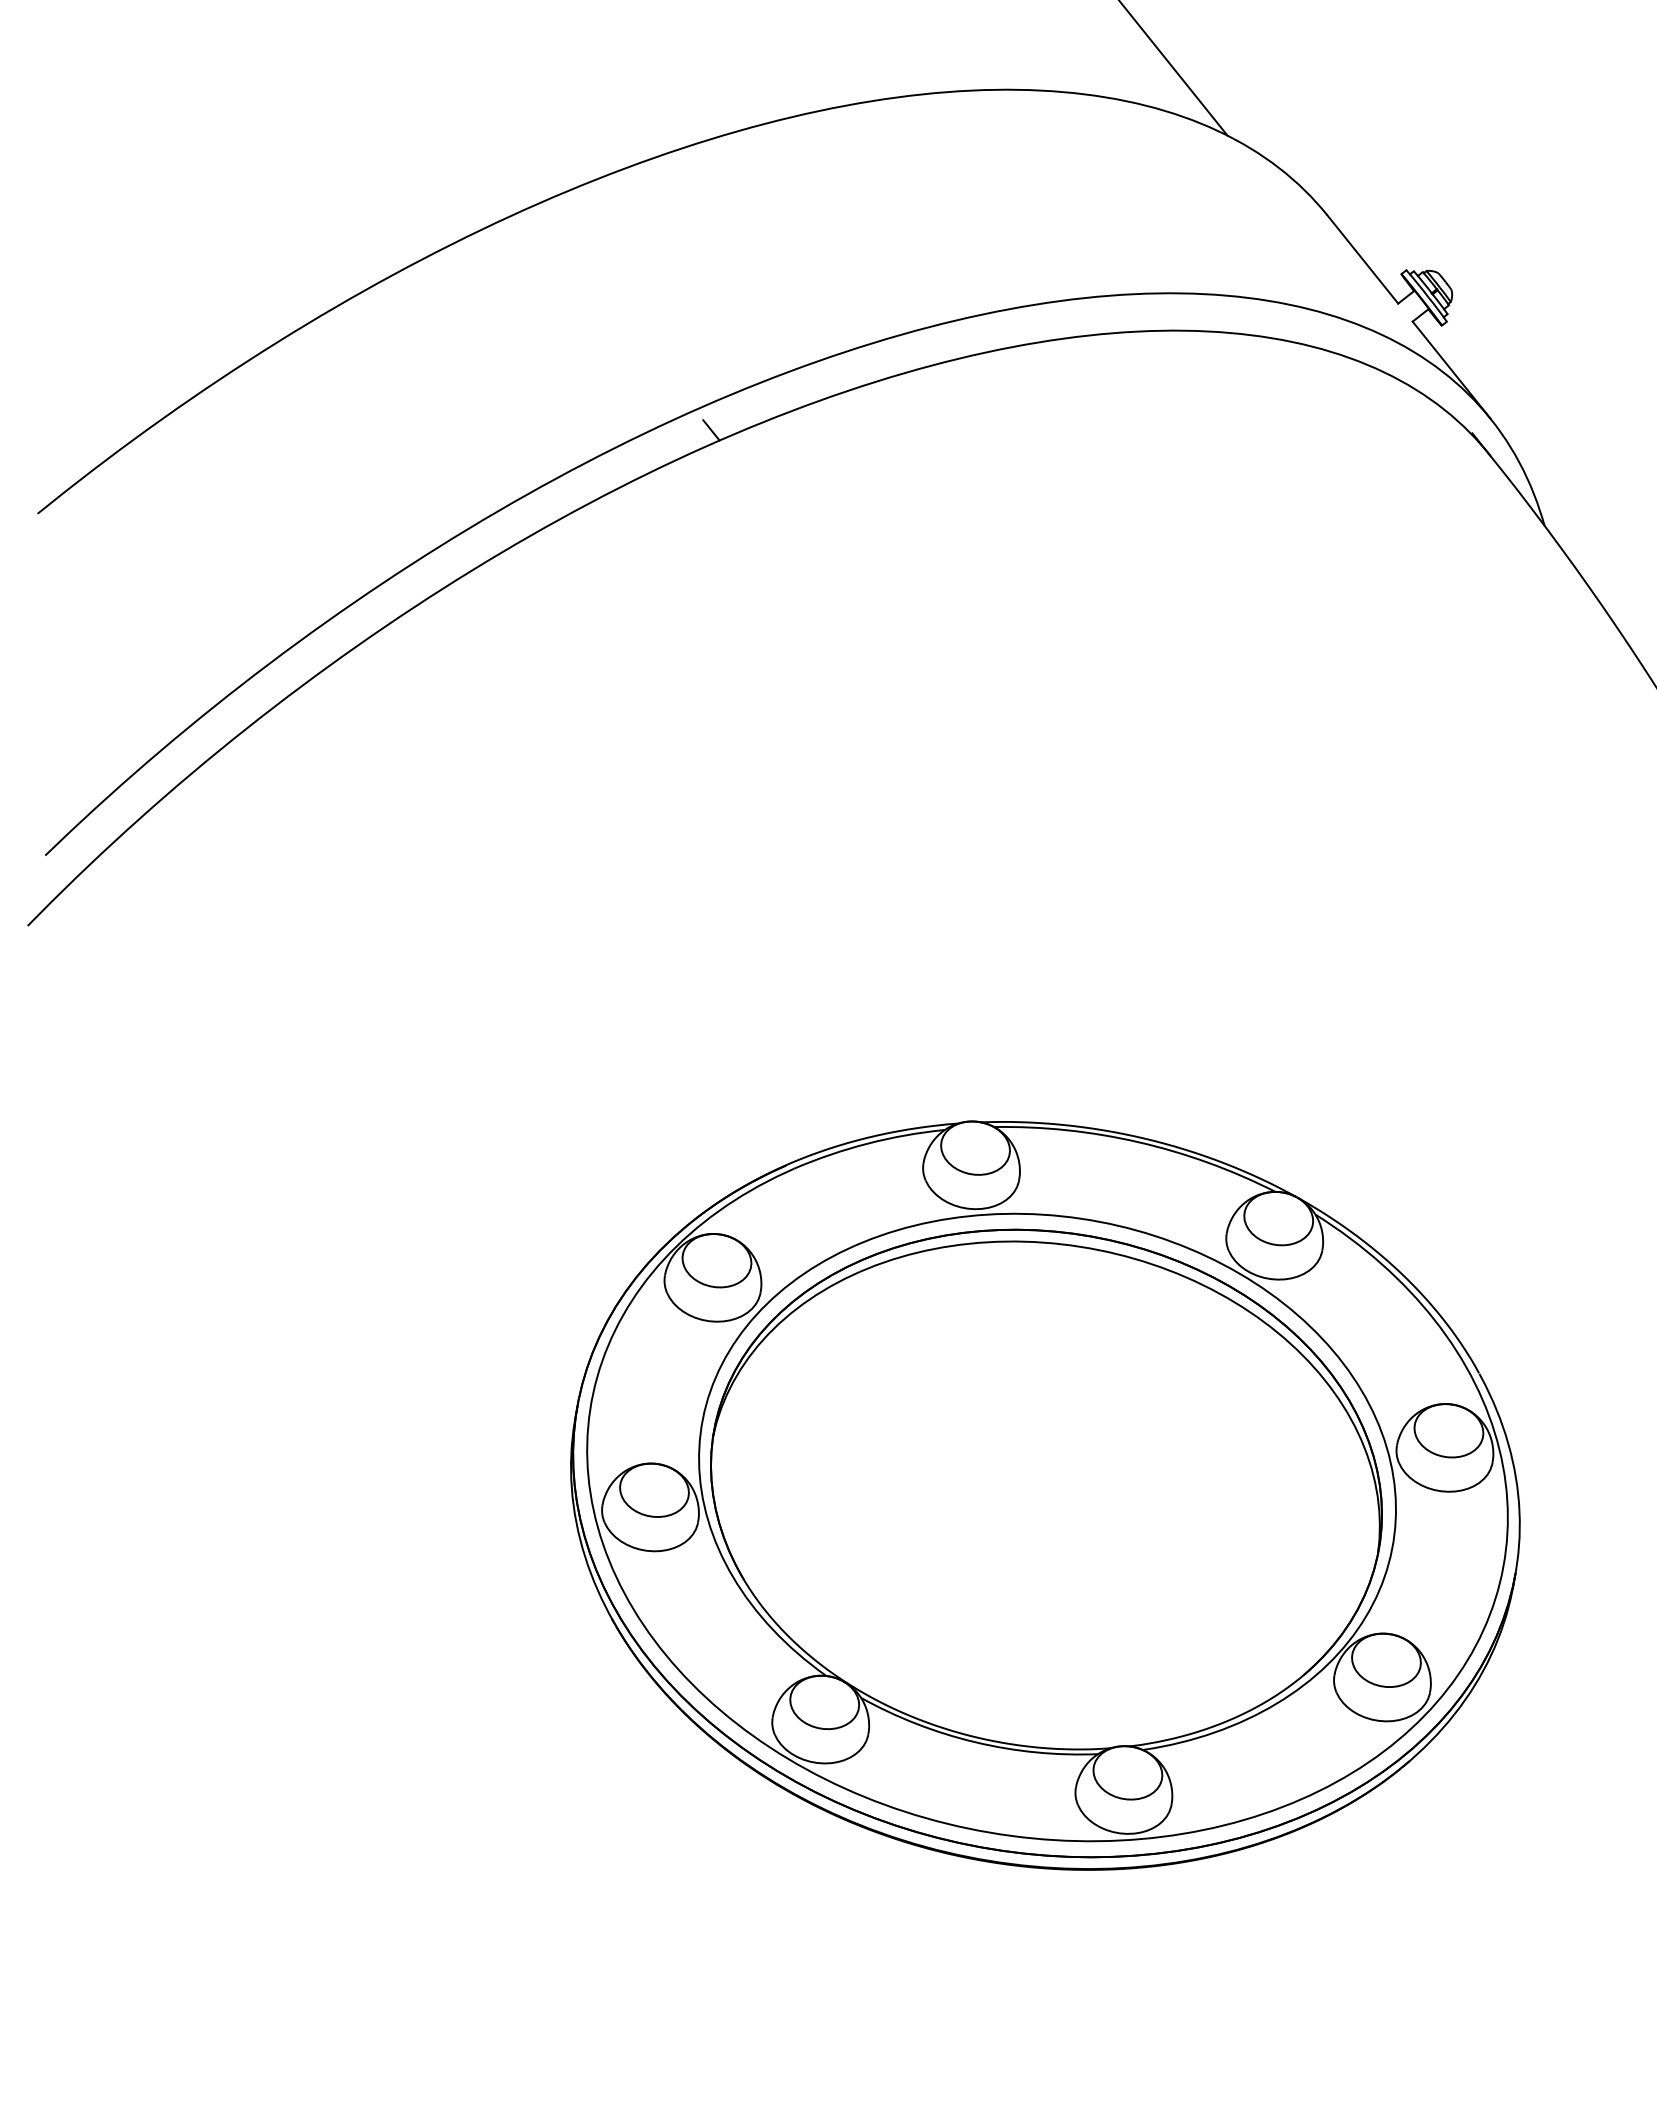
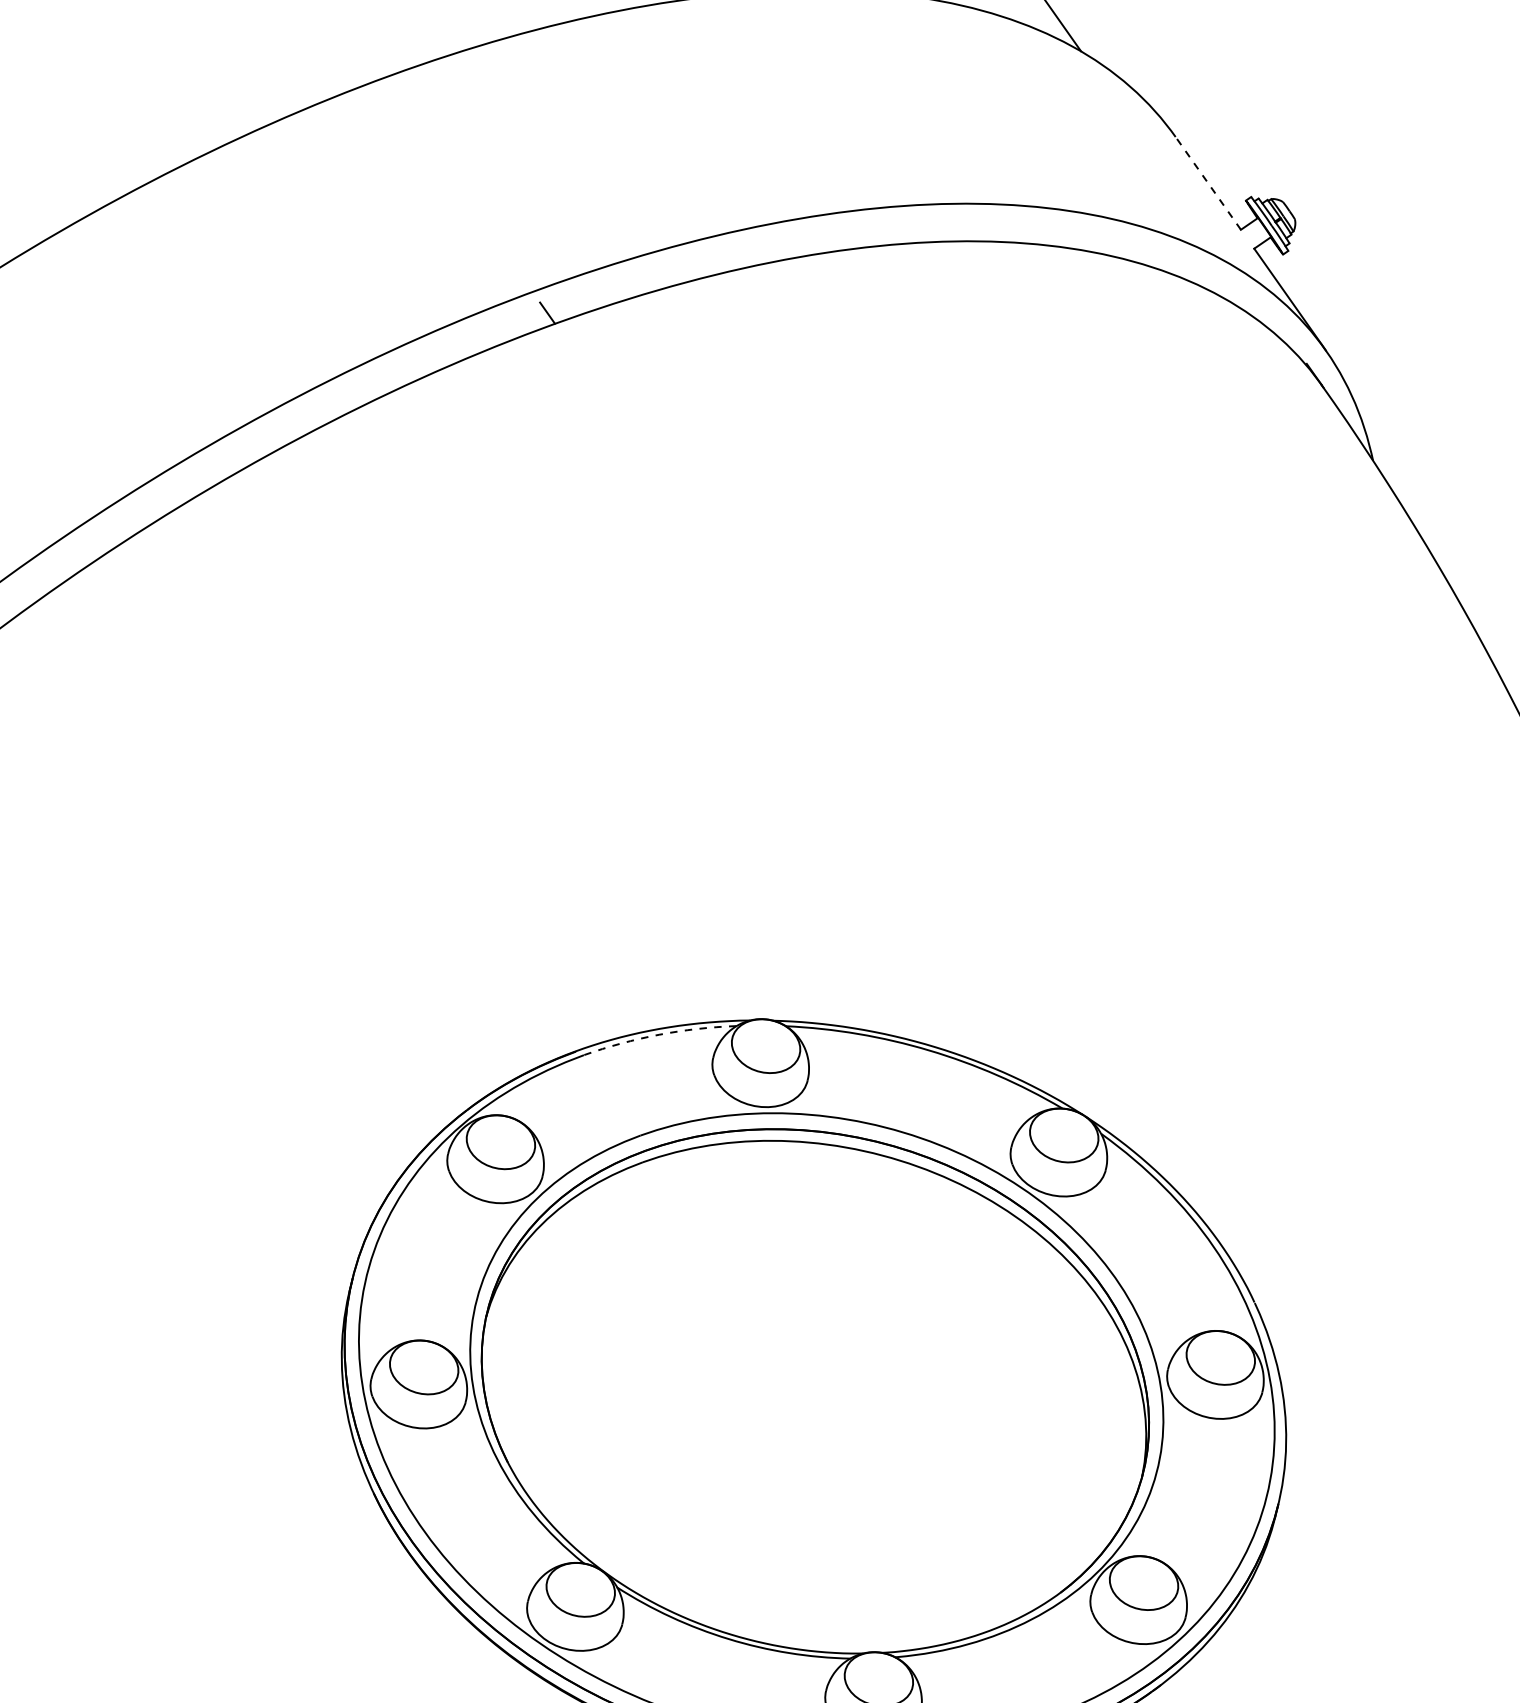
line: (1362, 259) -> (1208, 183), solid -> dashed
arc: (868, 1143) -> (659, 1034), solid -> dashed

